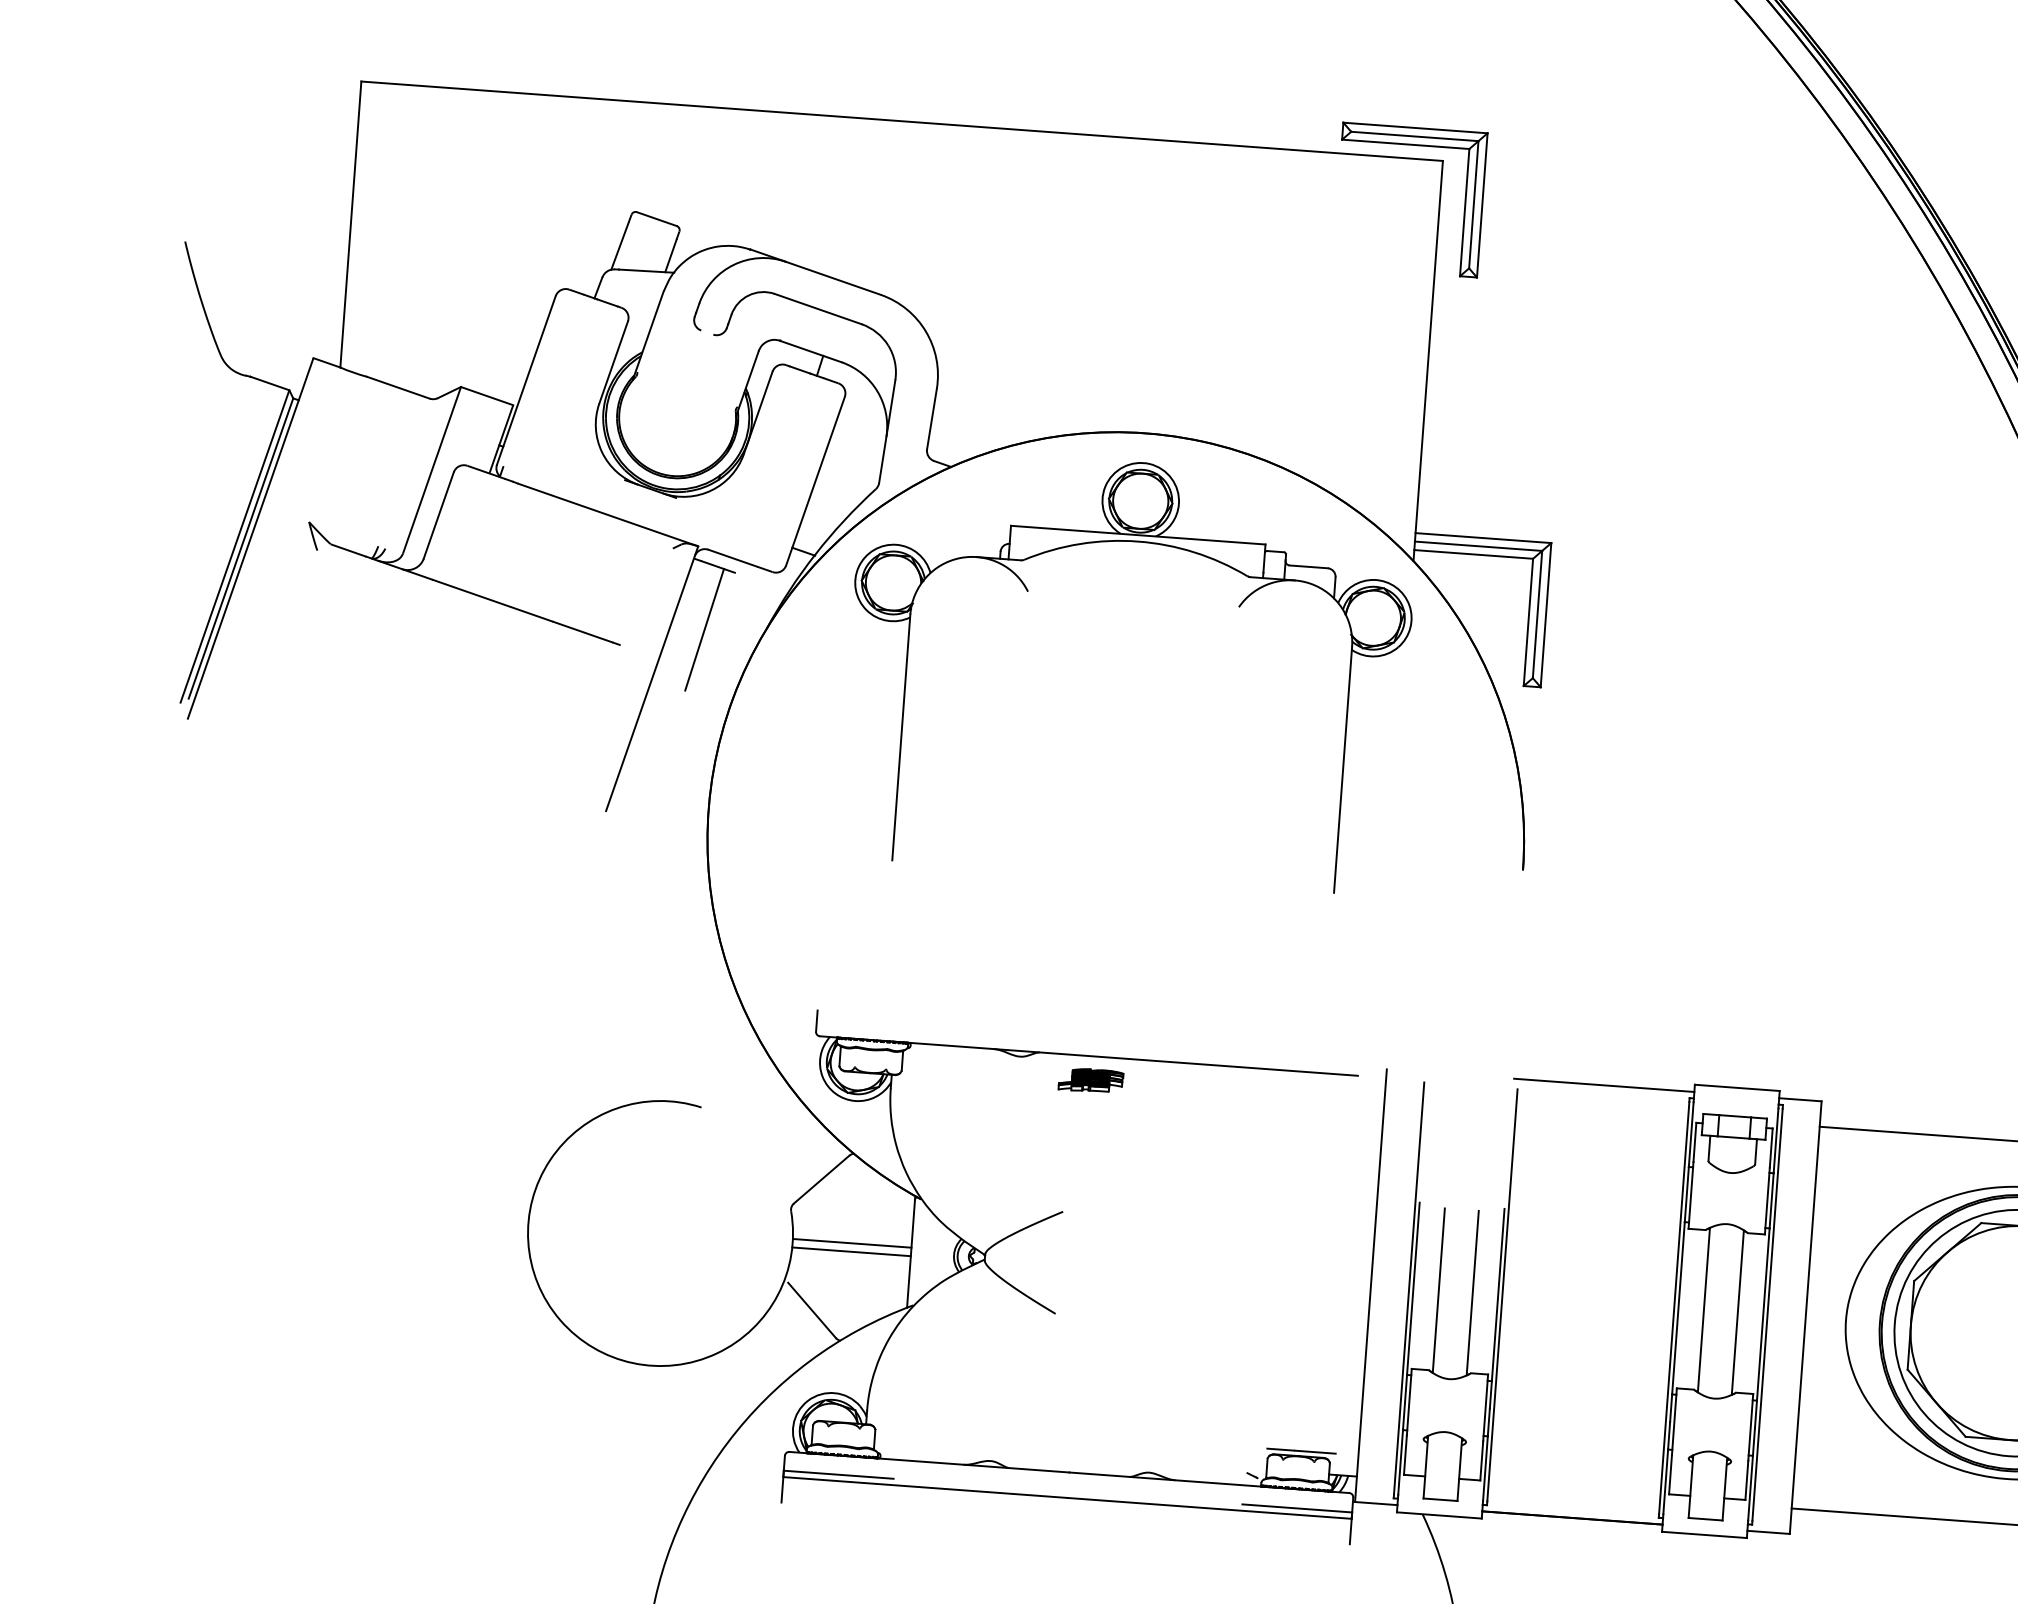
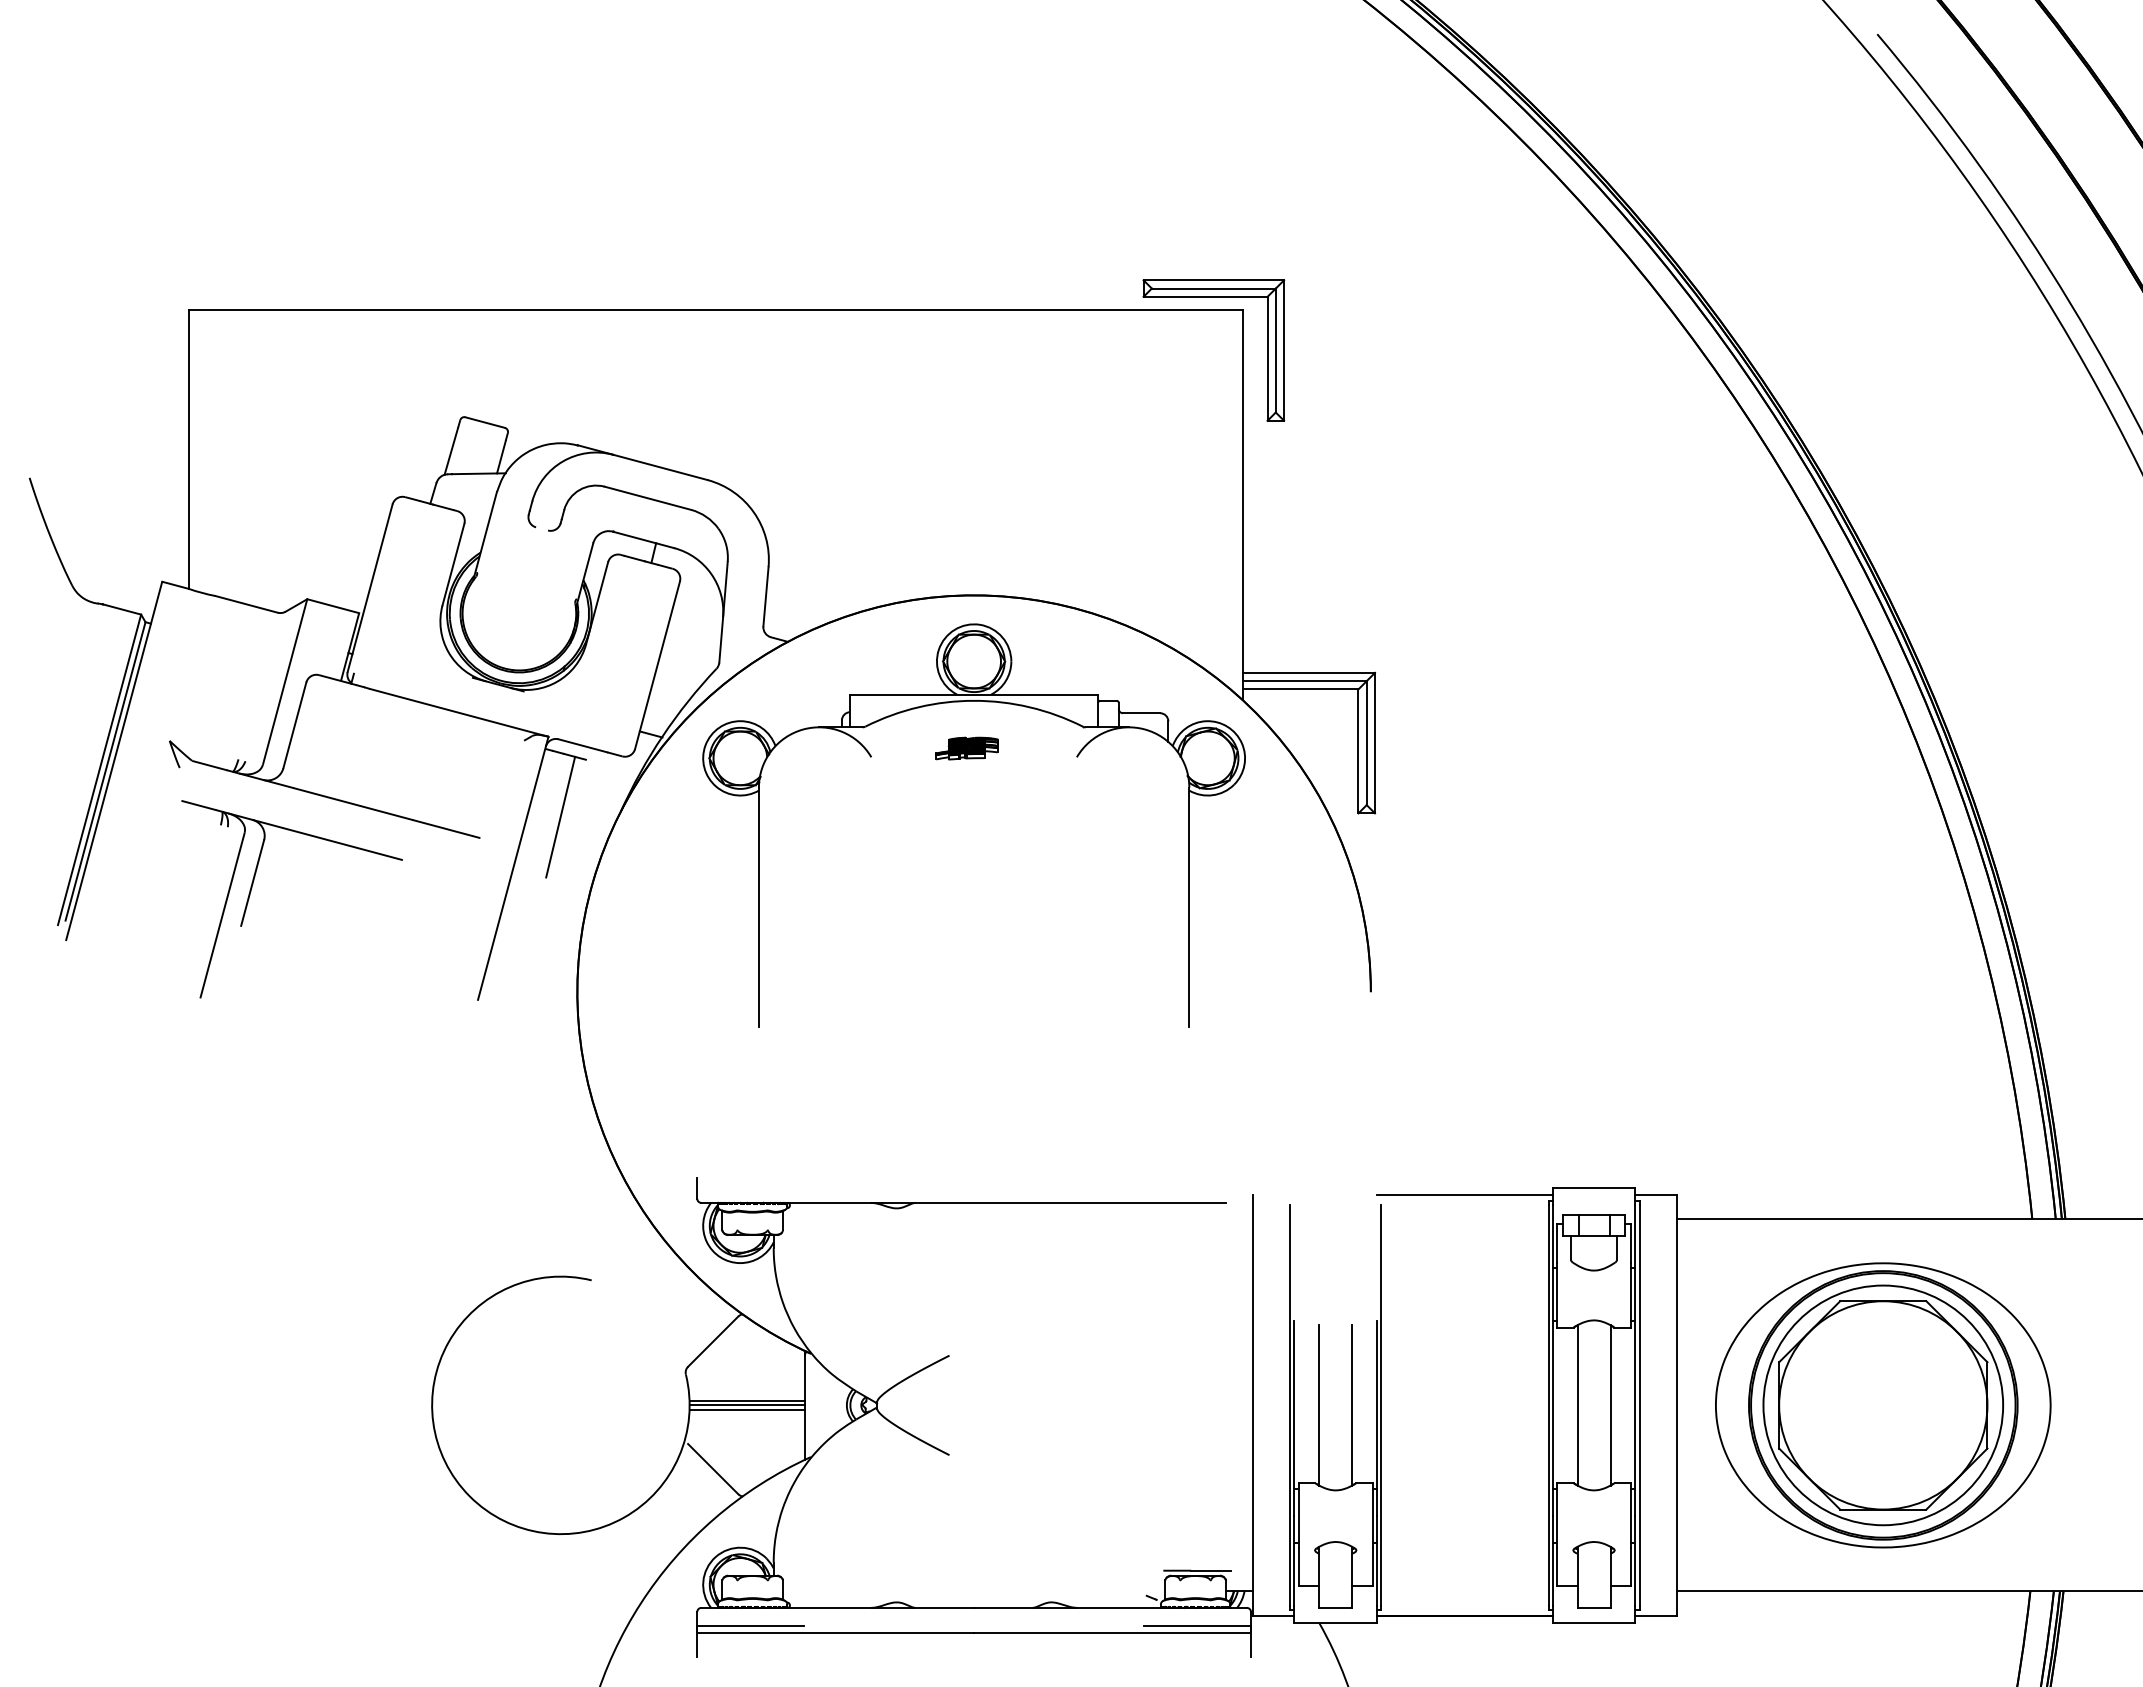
part: (382, 679) -> (252, 888), added
part: (1090, 1080) -> (966, 748), moved
line: (852, 1247) -> (747, 1405), added

